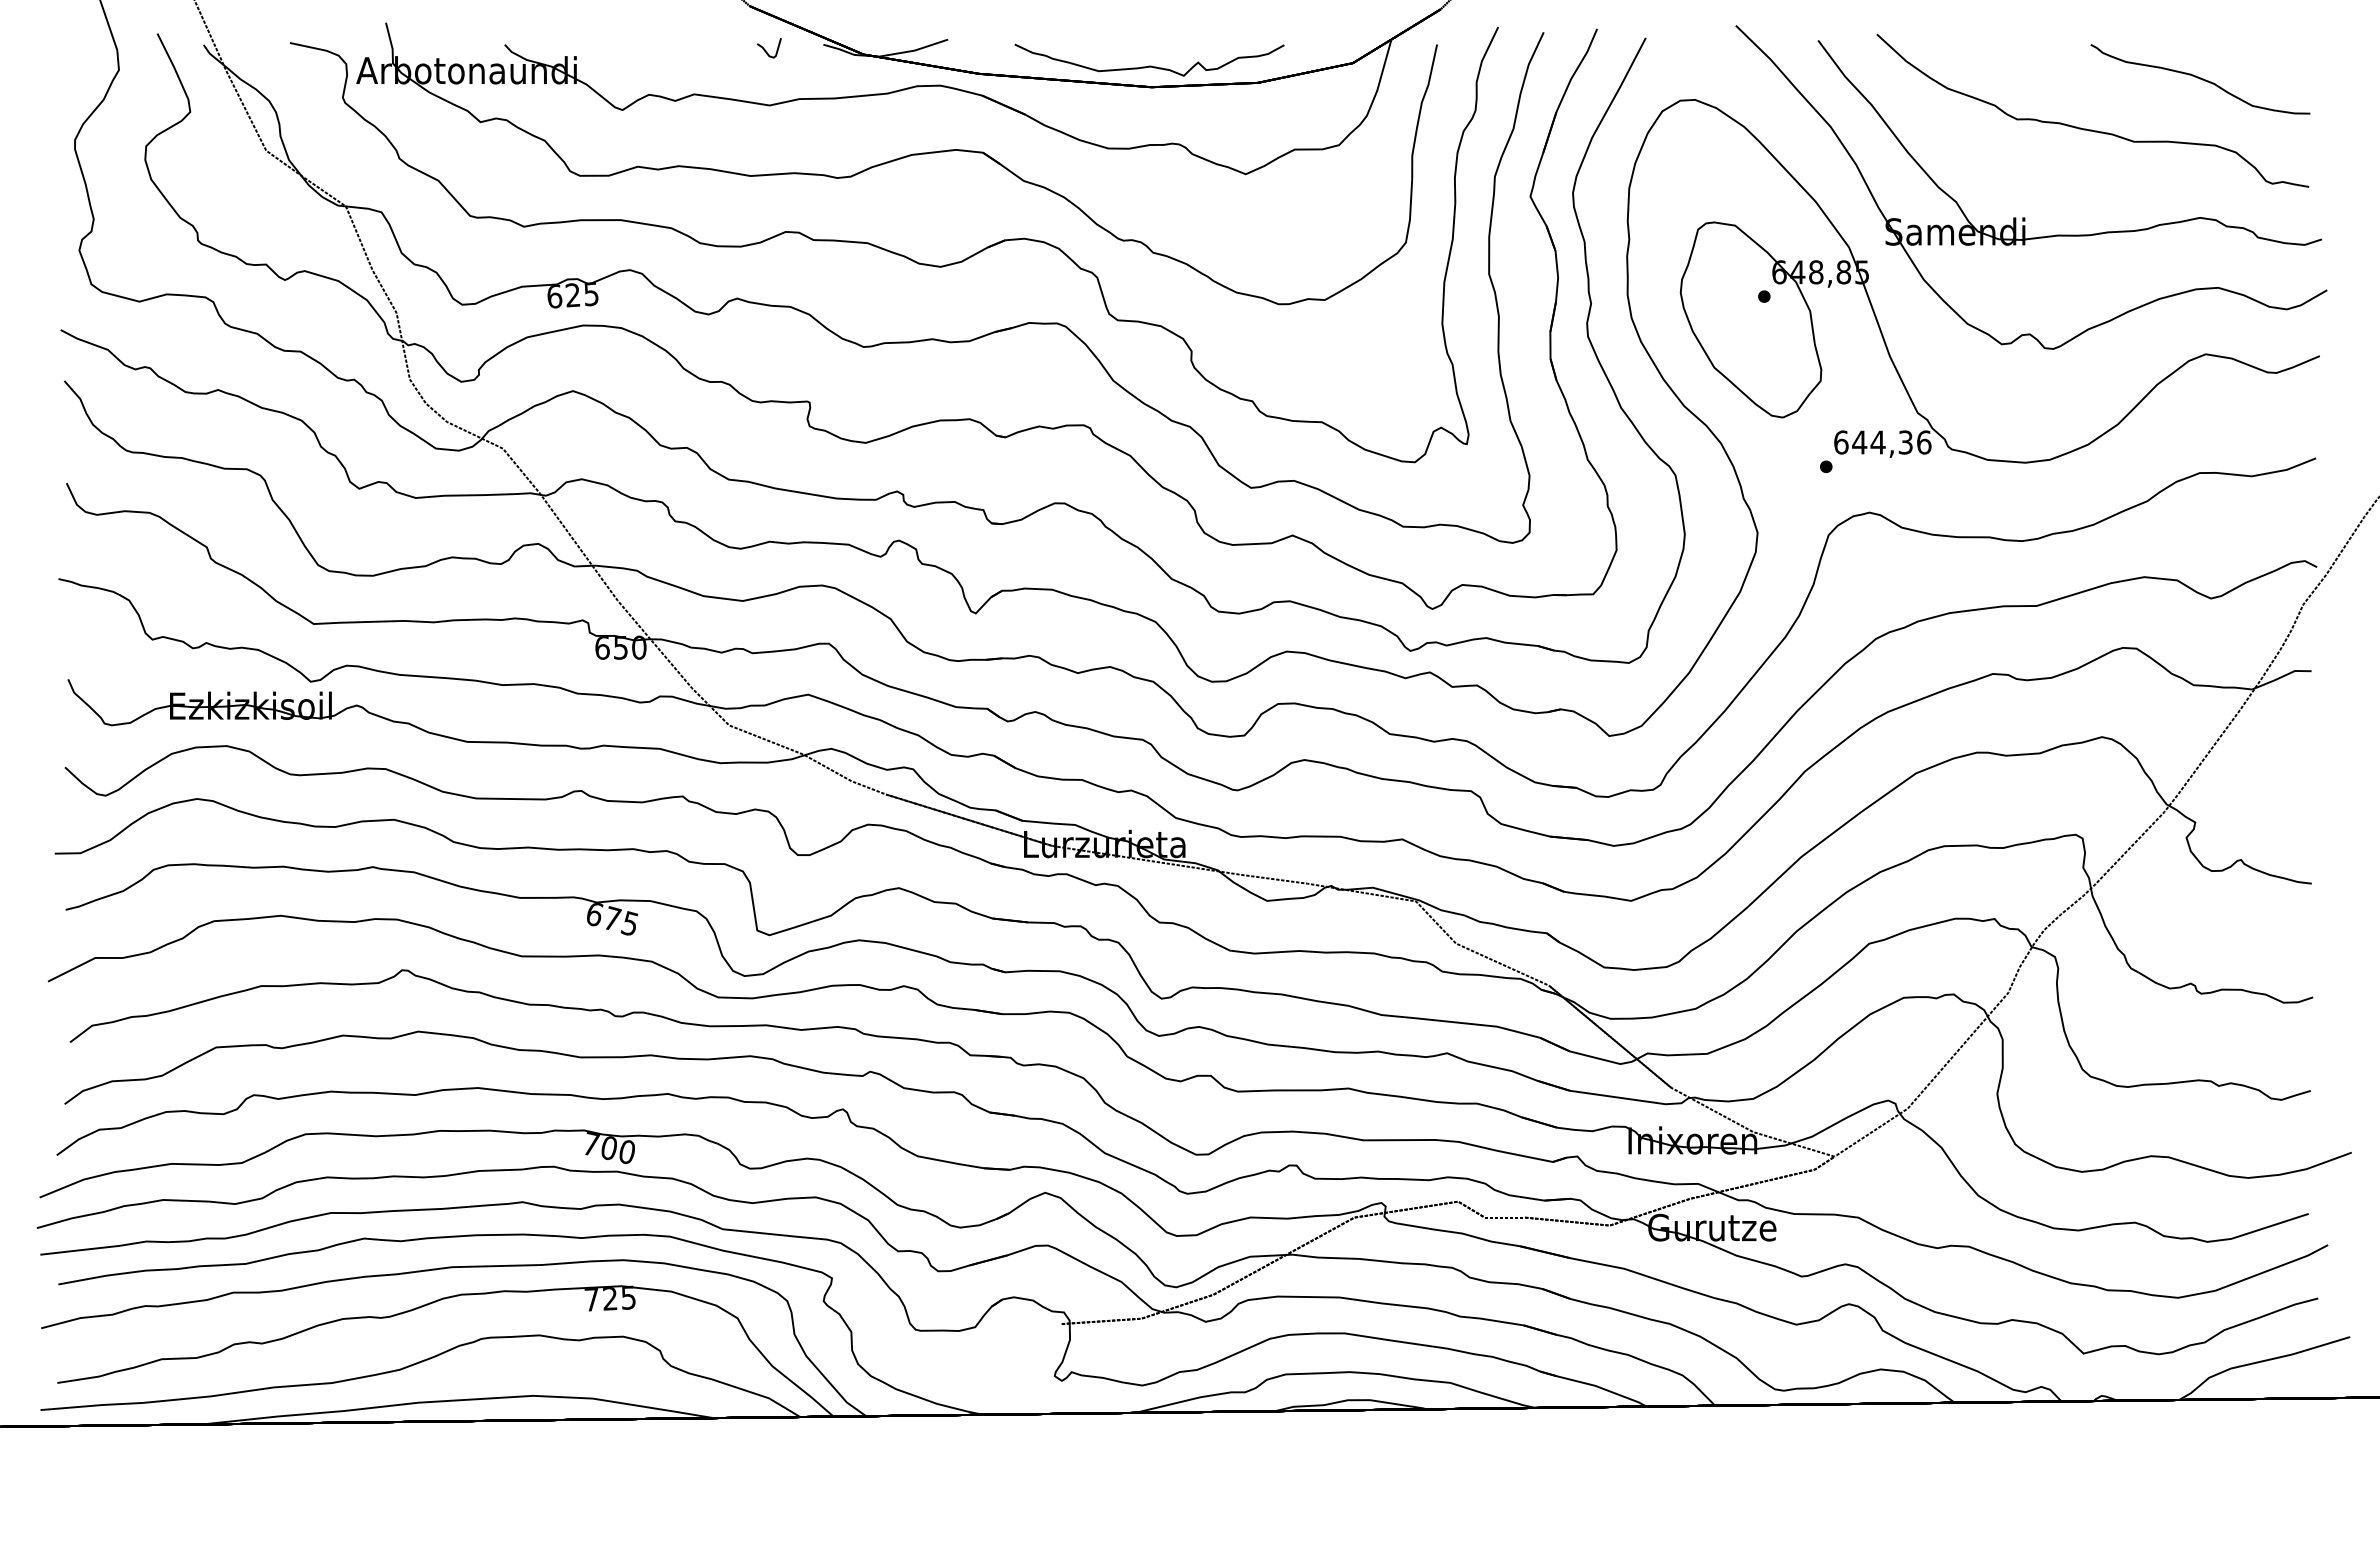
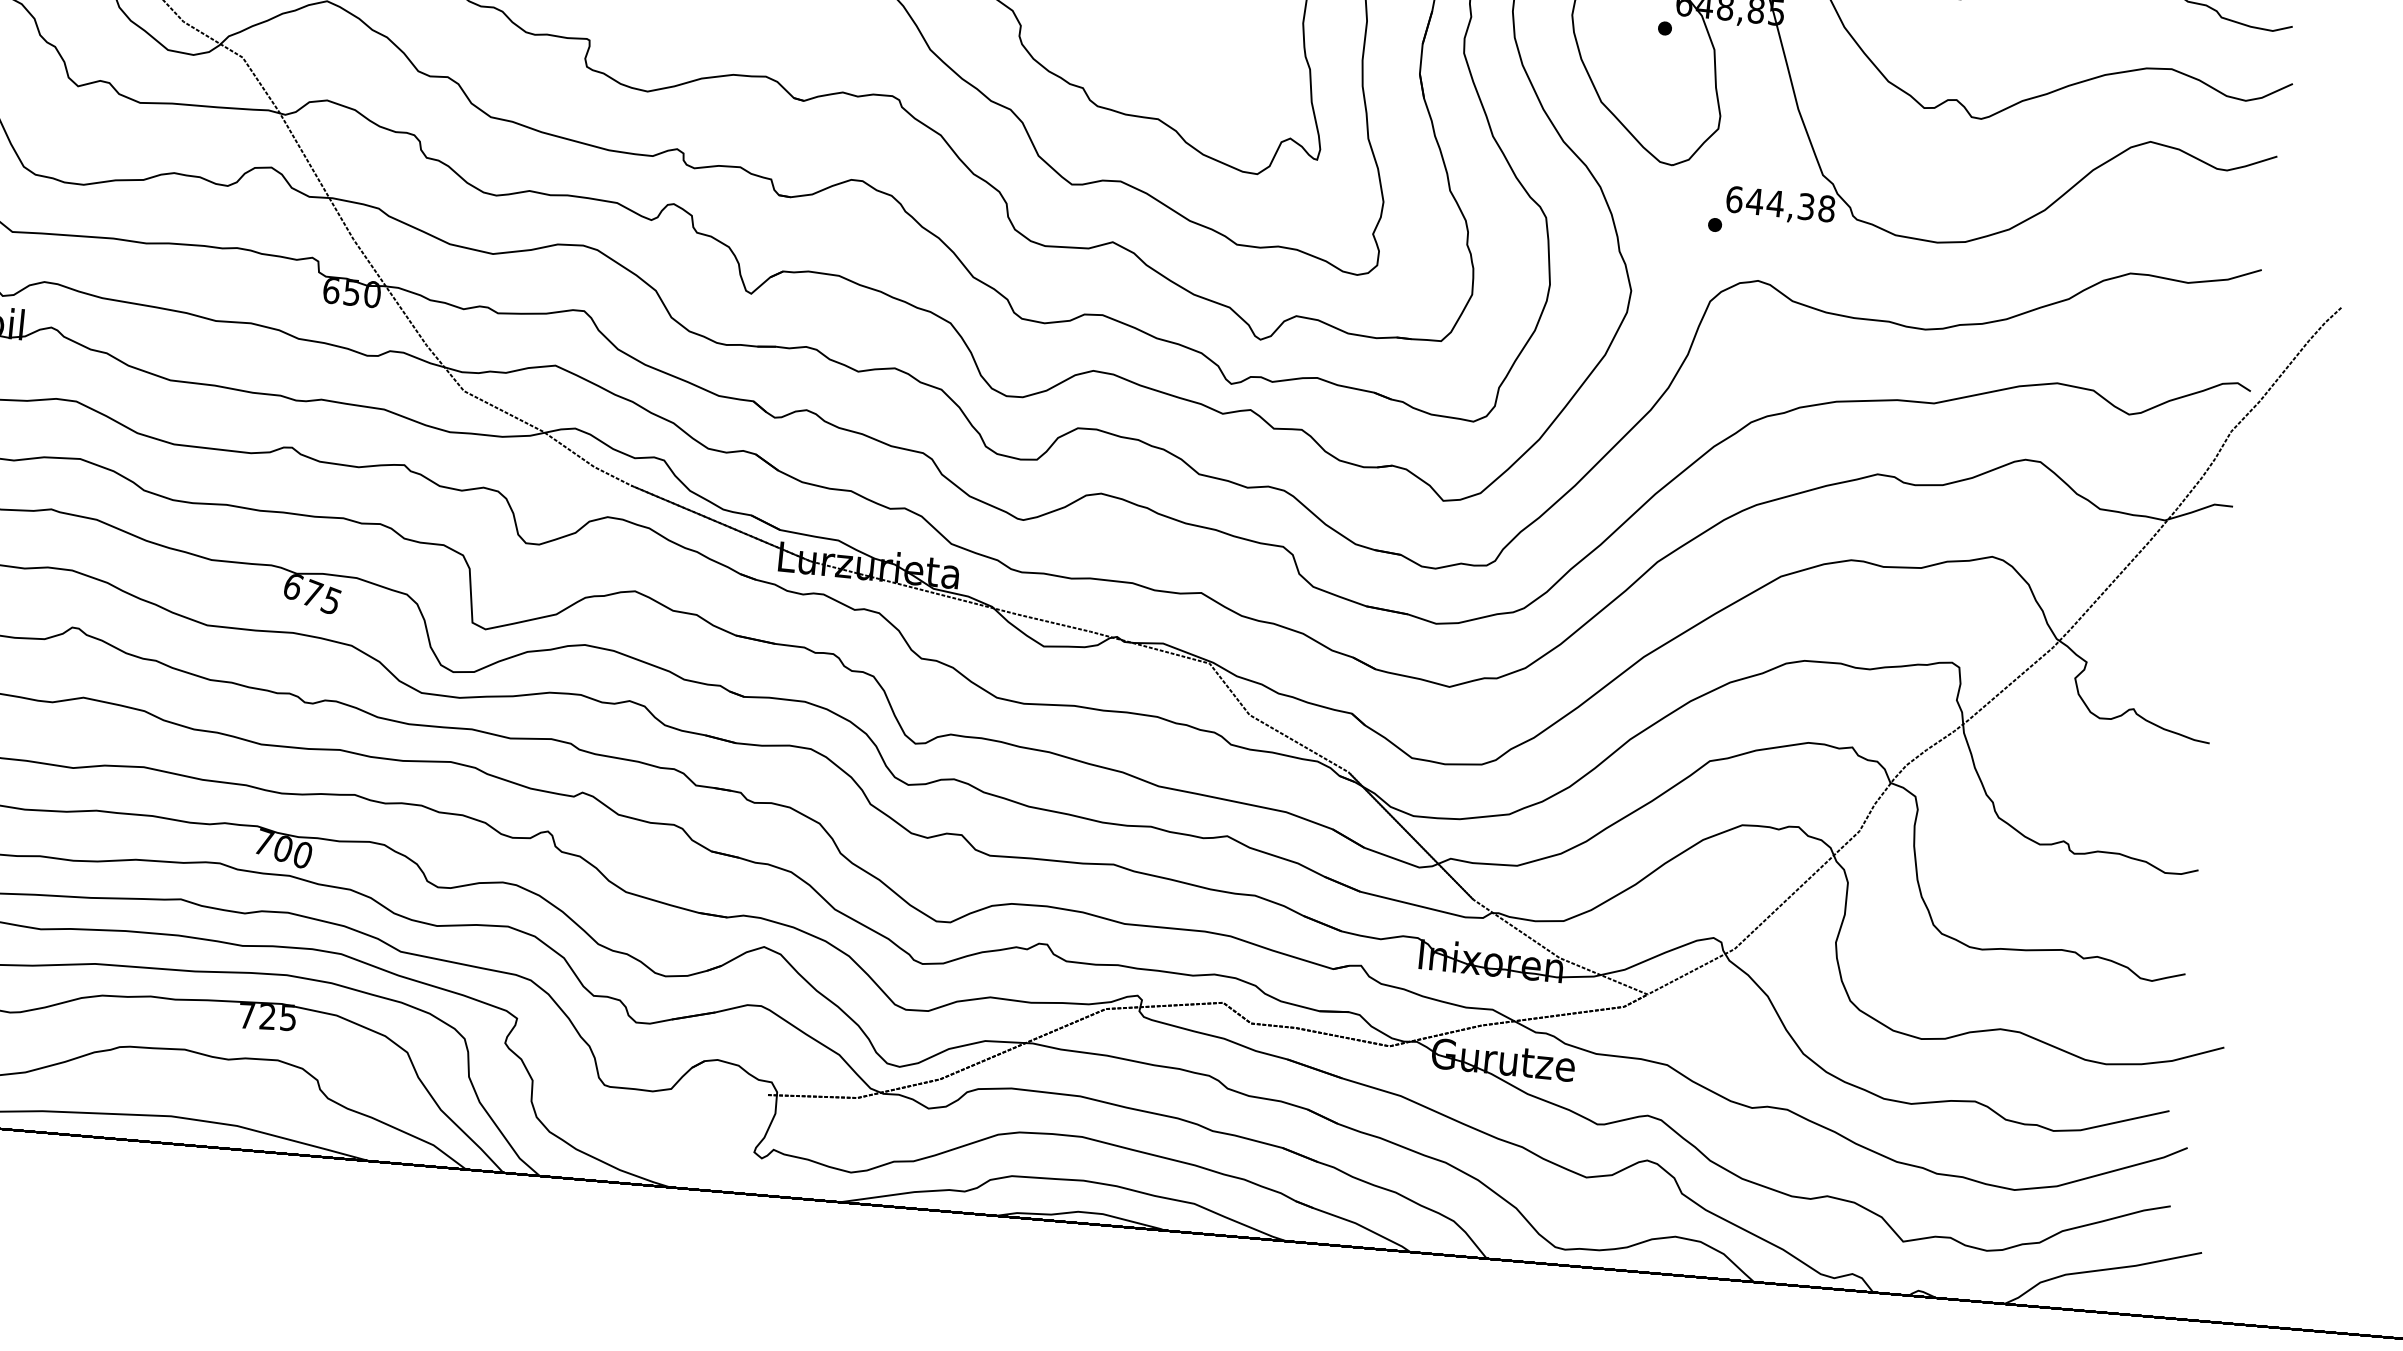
text: (1924, 442) -> (1827, 208), 644,36 -> 644,38

